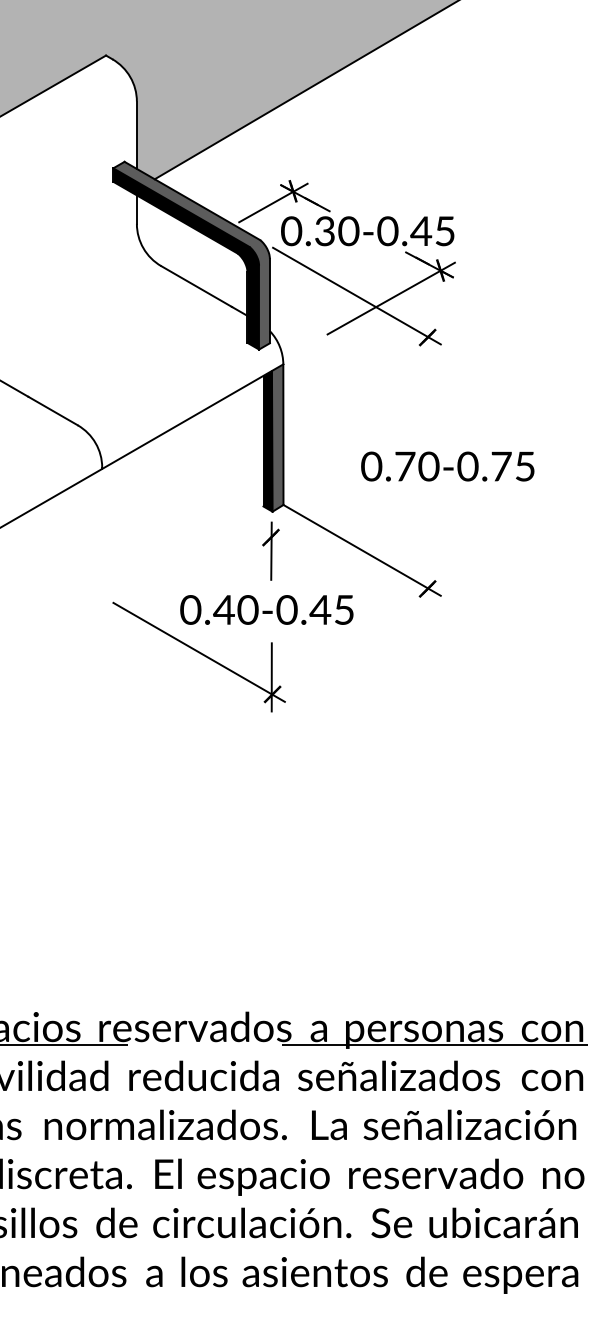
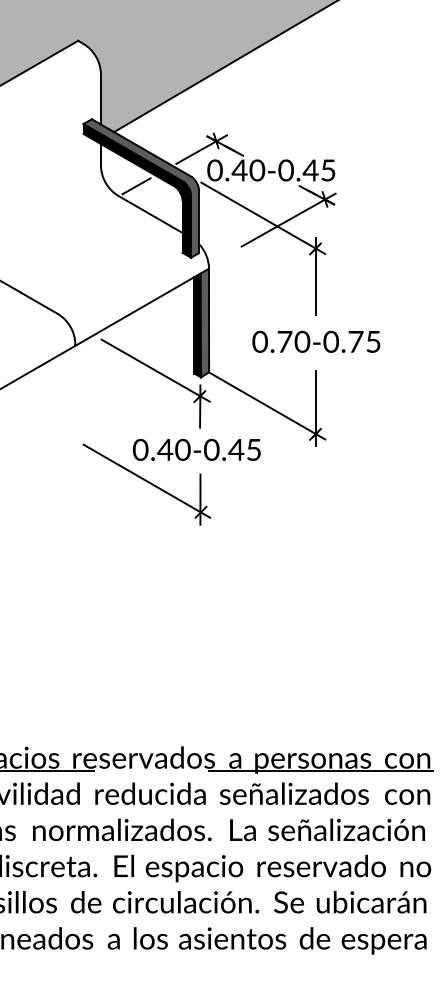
text: (324, 231) -> (239, 170), 0.30-0.45 -> 0.40-0.45
line: (185, 252) -> (136, 186), added
line: (428, 374) -> (316, 276), added
text: (447, 466) -> (316, 341), moved
line: (210, 502) -> (155, 370), added
line: (428, 553) -> (316, 408), added

